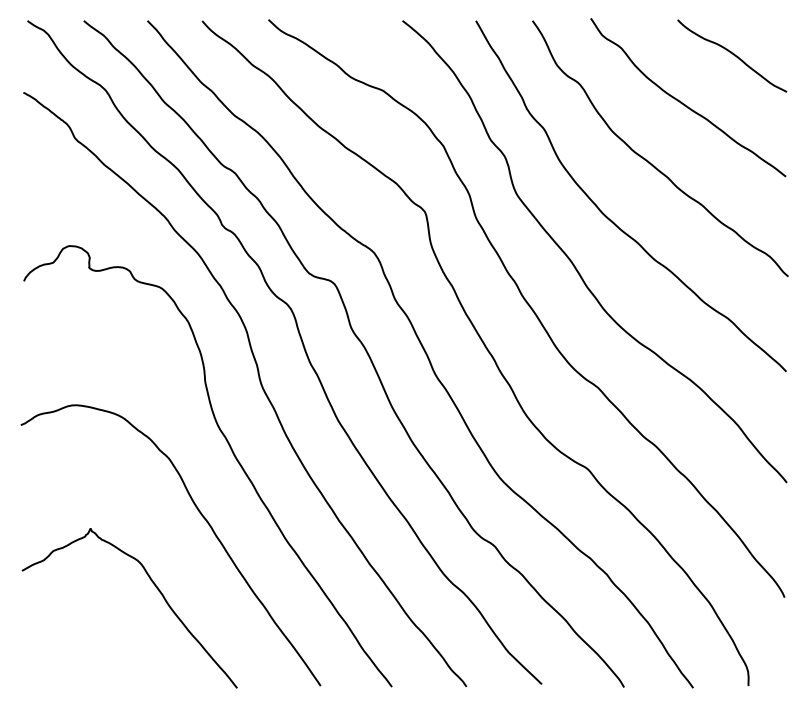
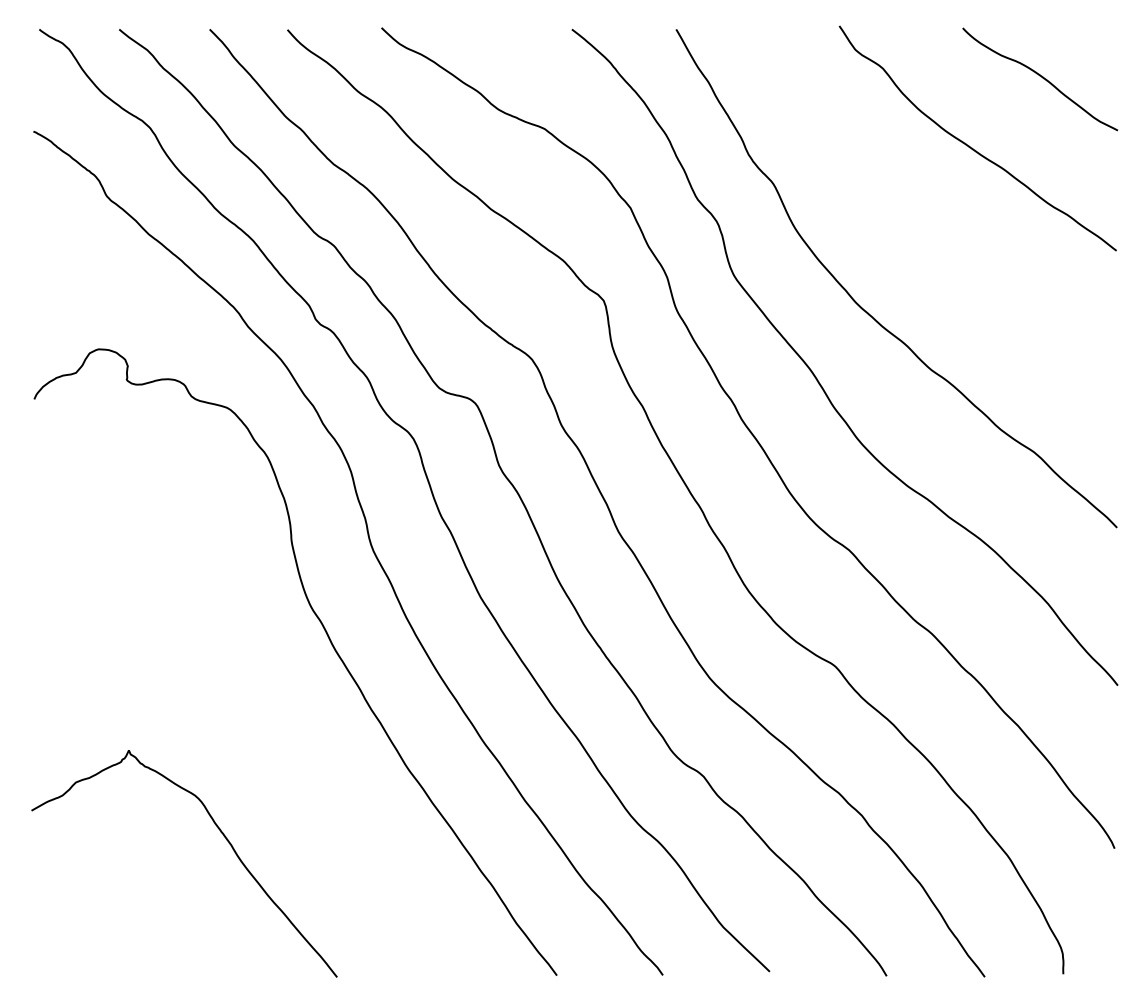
curve: (649, 161) -> (922, 229), removed
curve: (204, 519) -> (290, 737), removed

